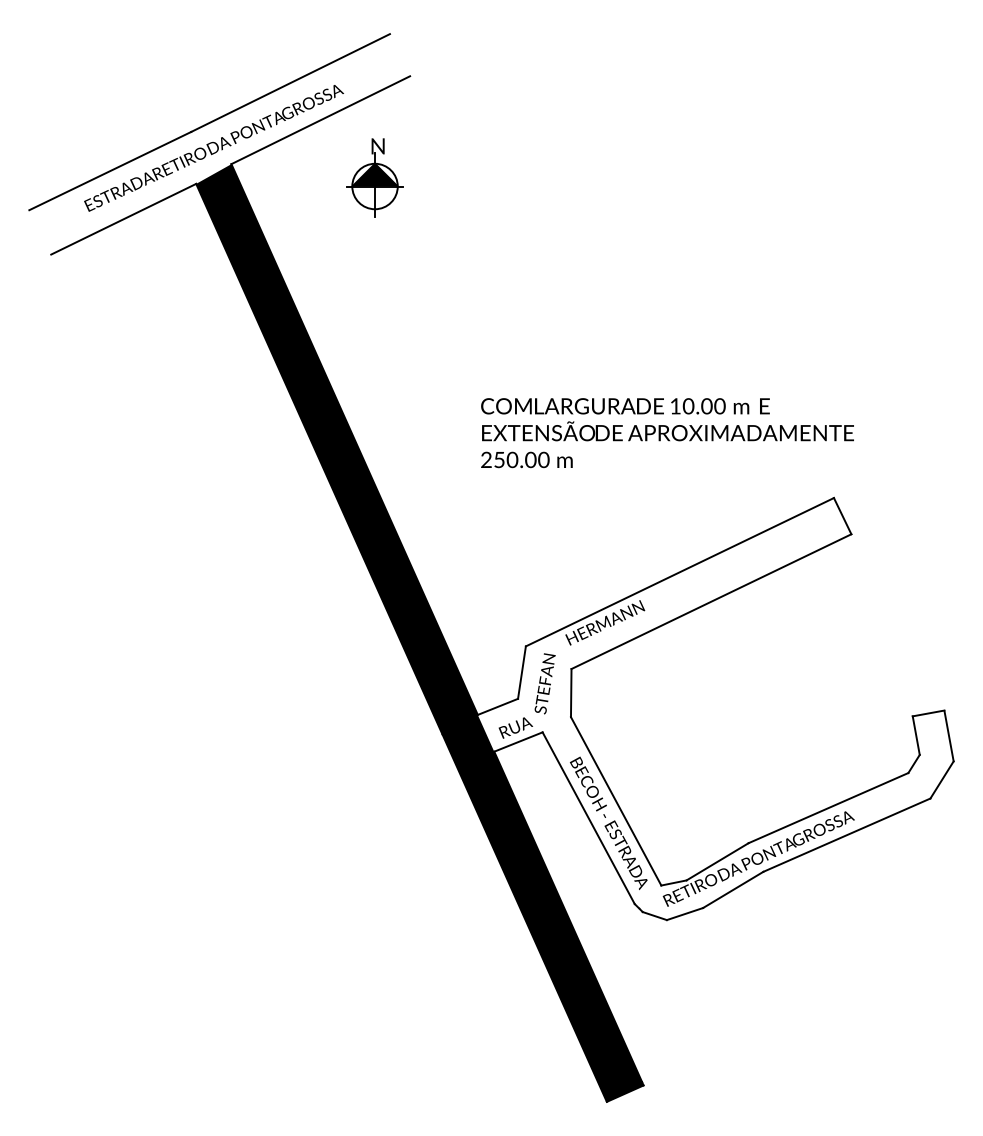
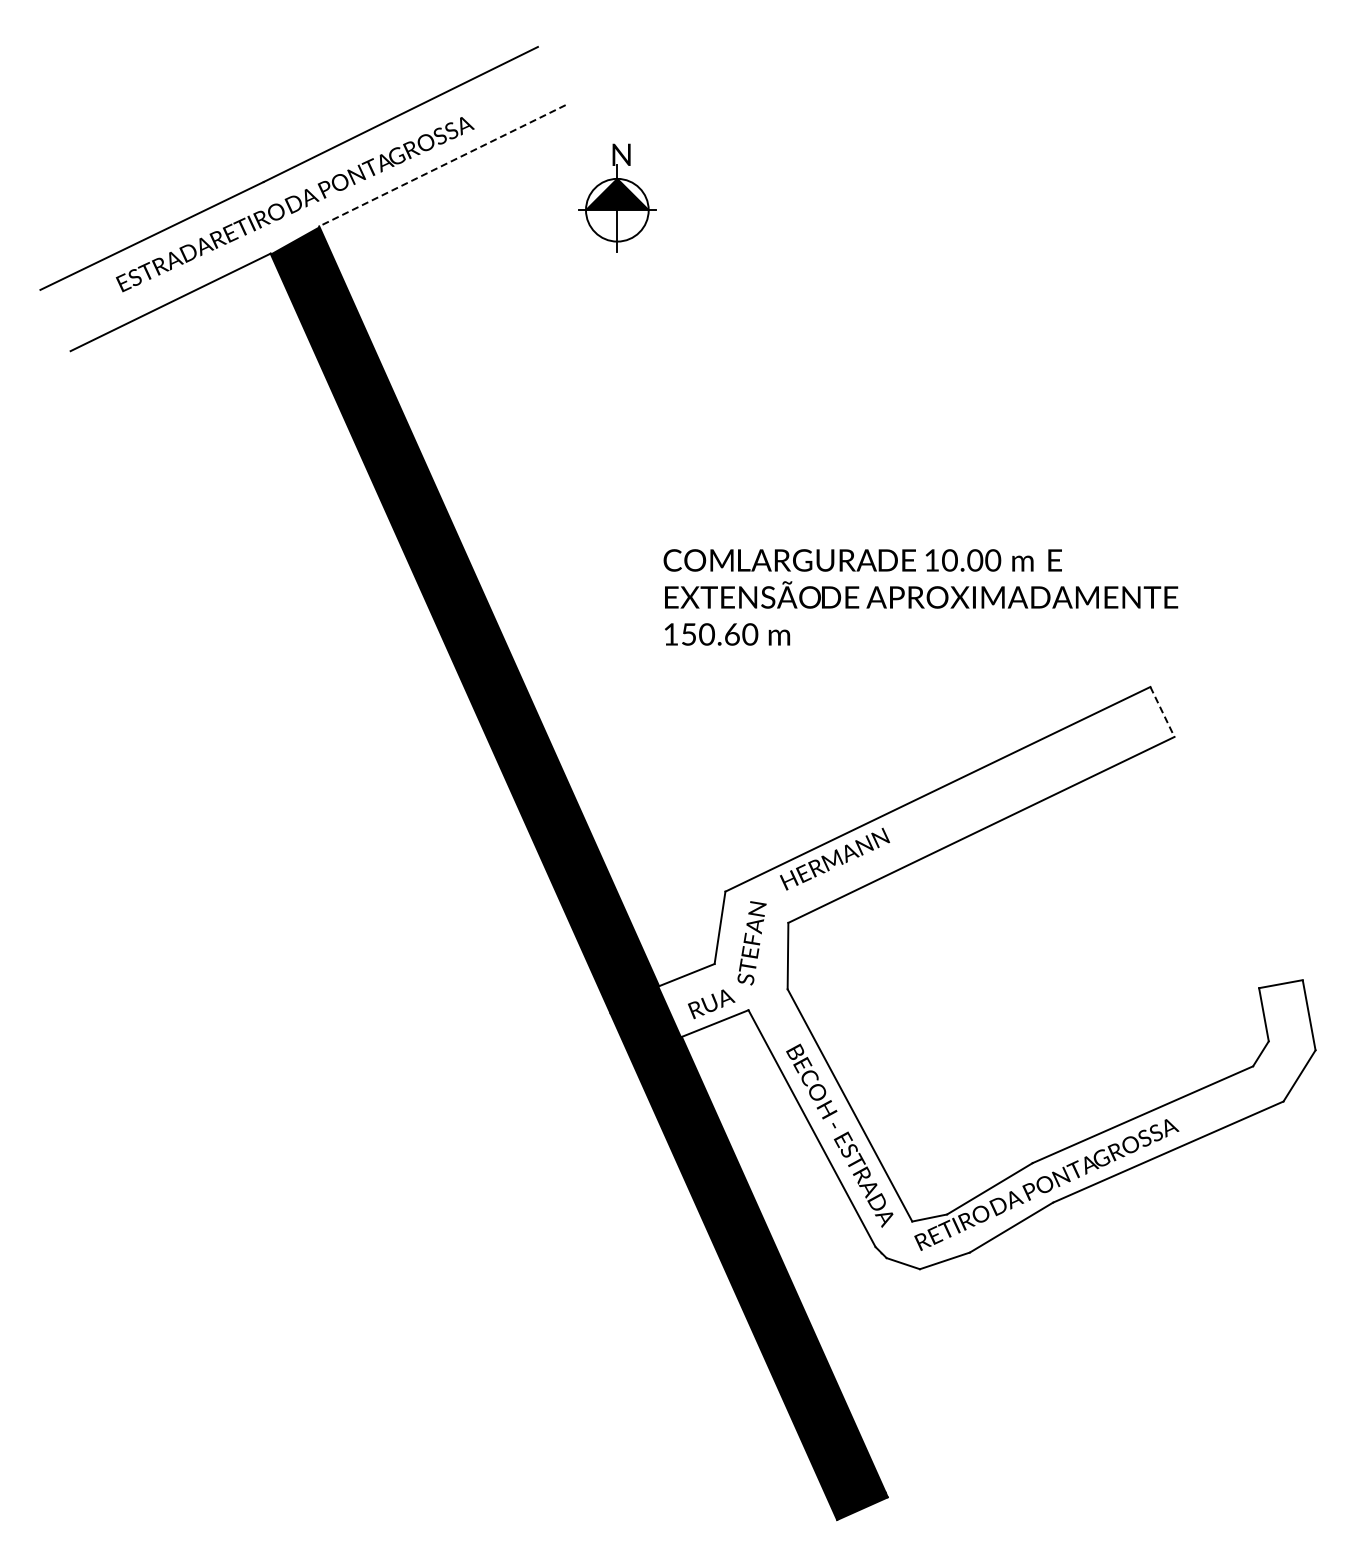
line: (320, 120) -> (442, 166), solid -> dashed
part: (375, 177) -> (617, 197), moved
text: (508, 459) -> (701, 634), 250.00 -> 150.60
line: (842, 515) -> (1162, 711), solid -> dashed

